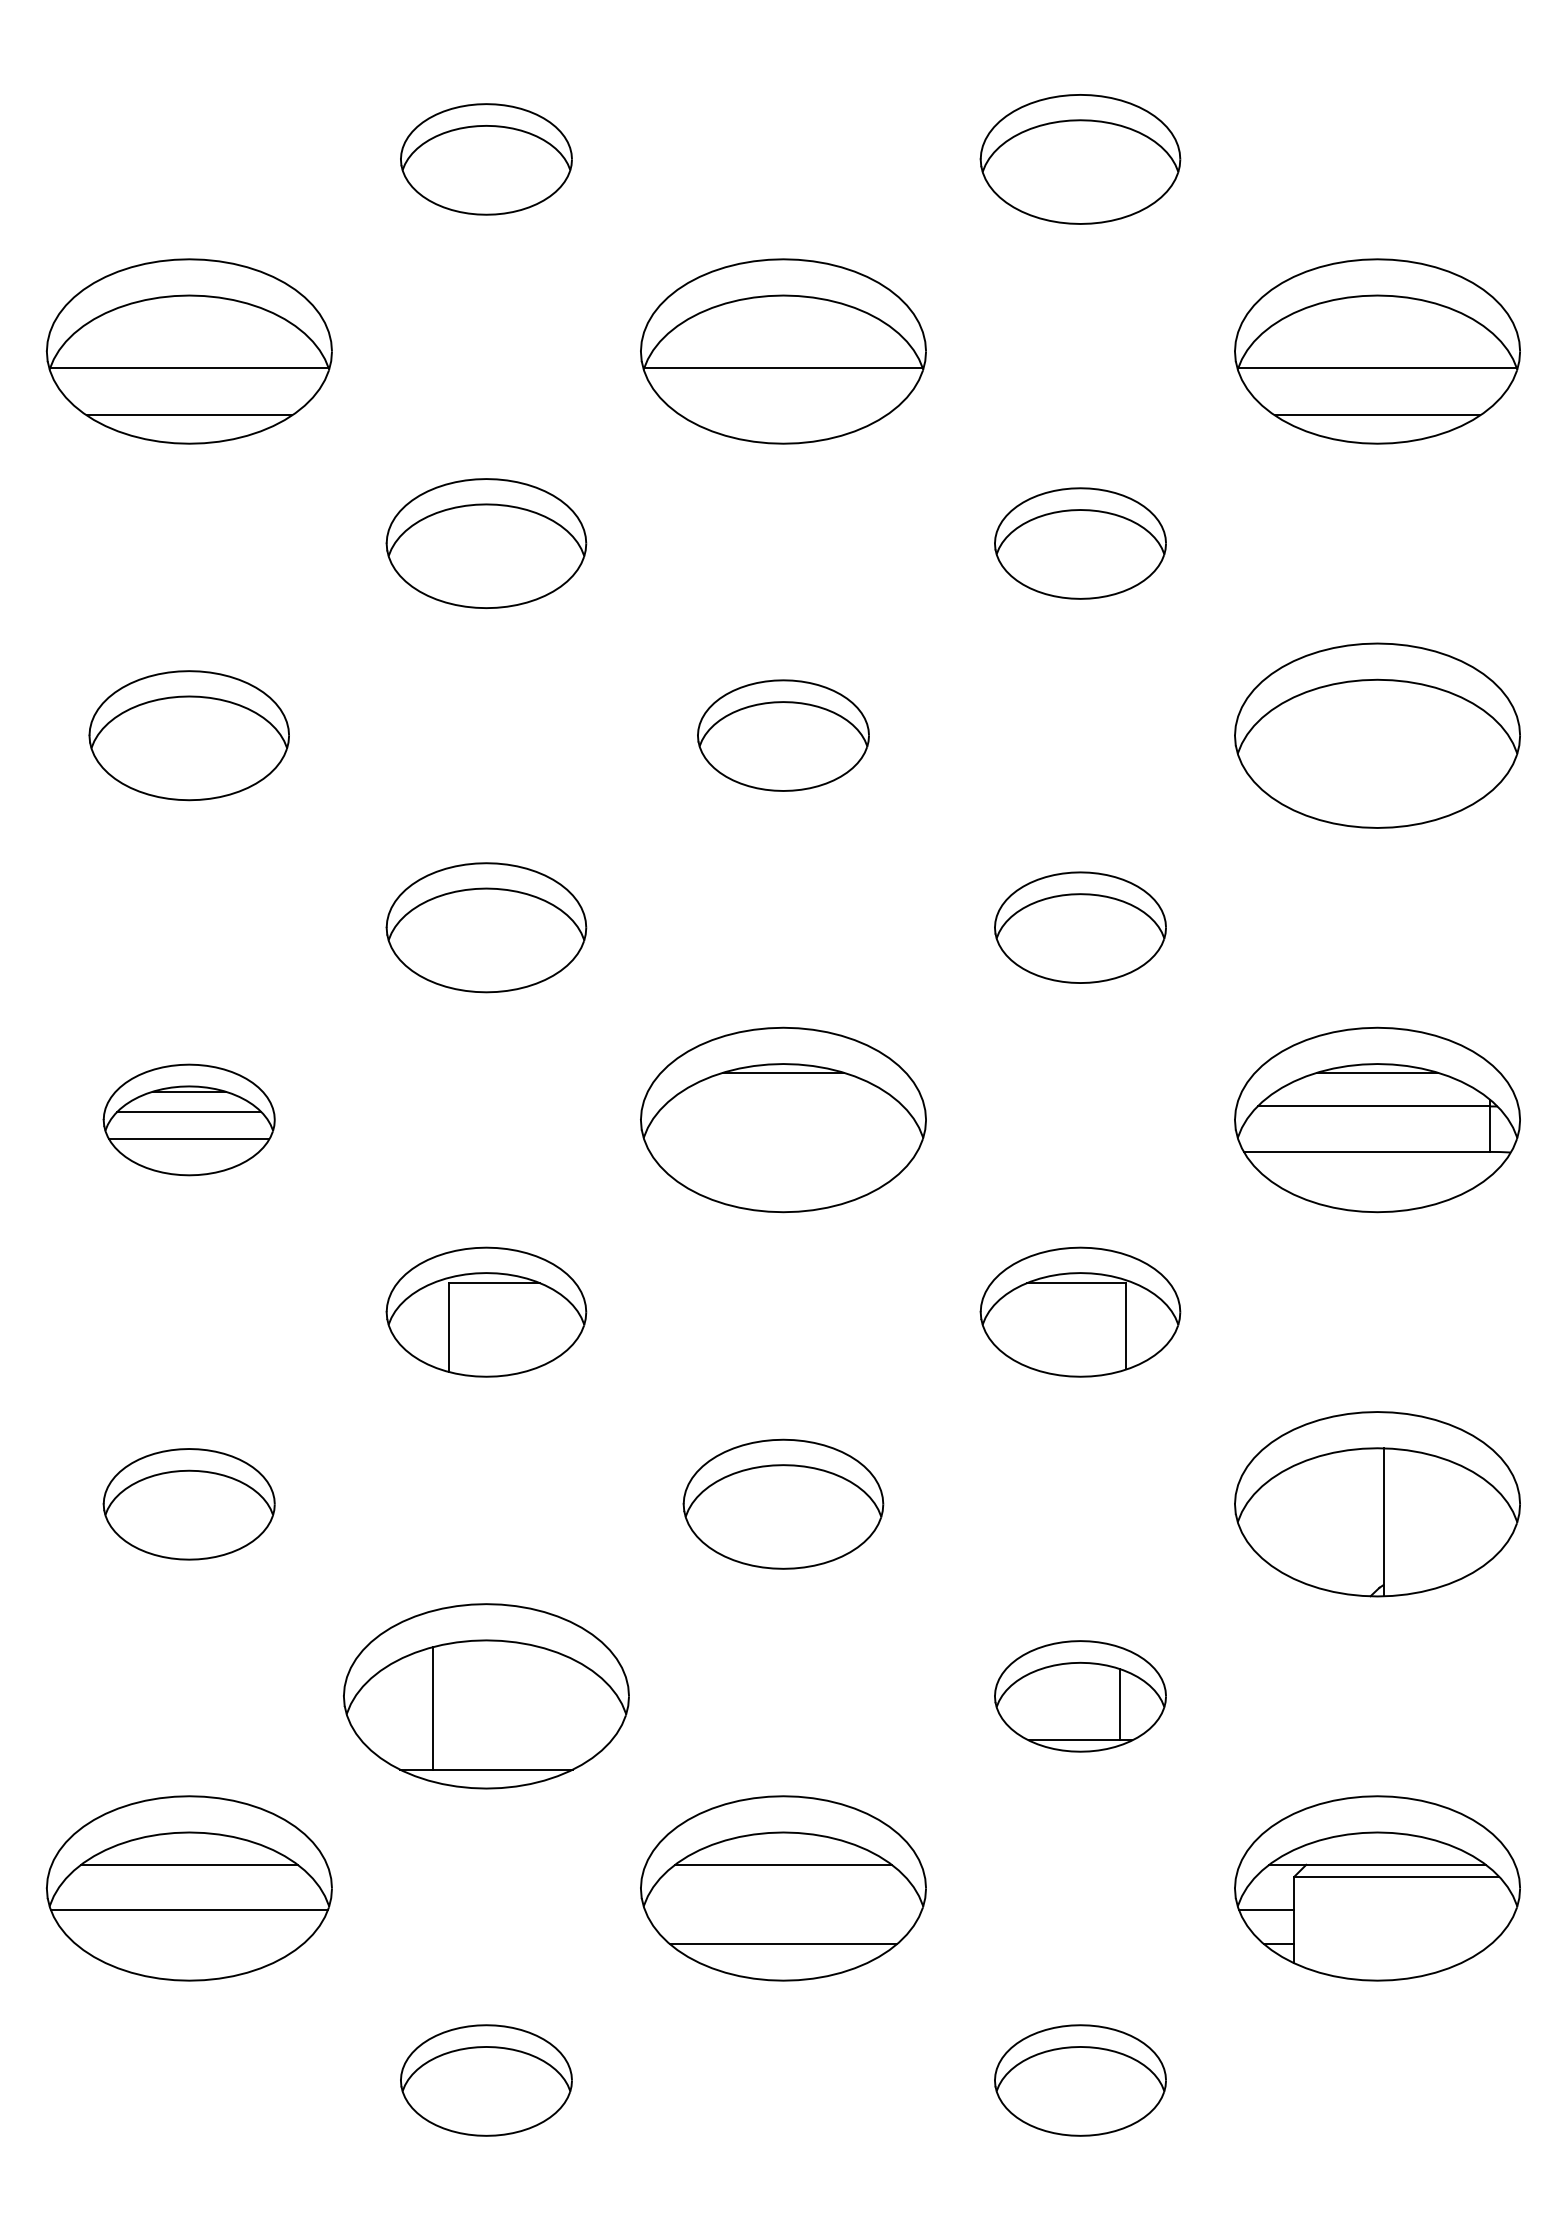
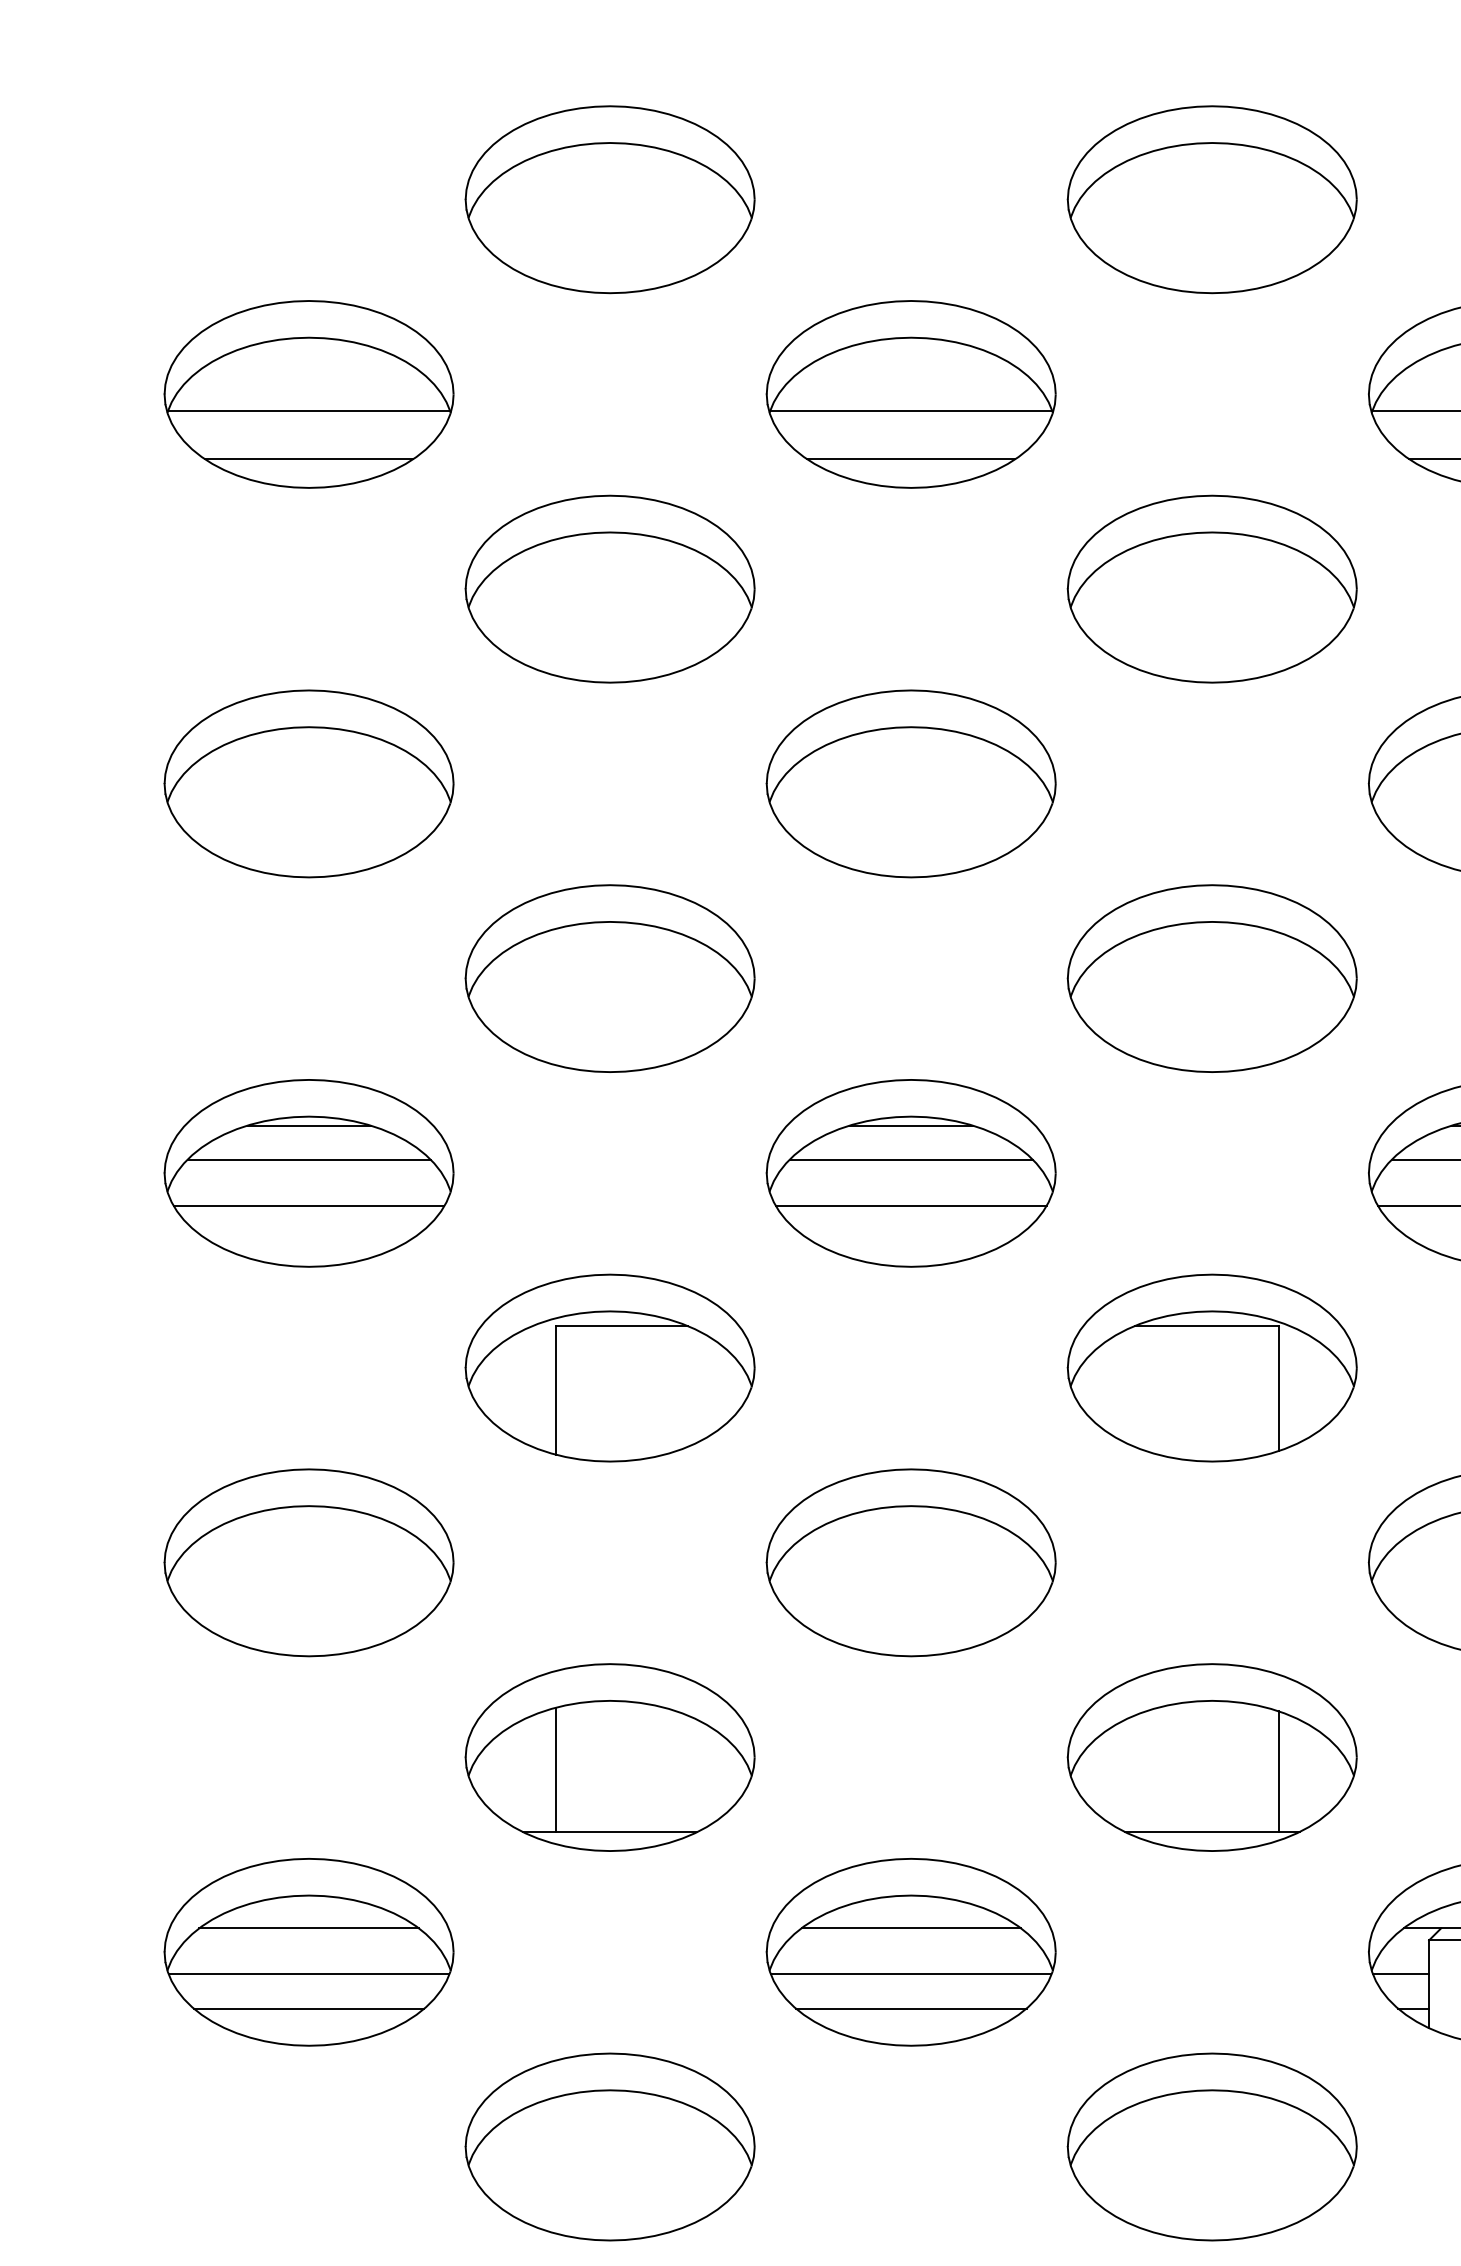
part: (486, 159) -> (610, 199), size x1.67
part: (1080, 159) -> (1212, 199), size x1.43
line: (783, 415) -> (911, 459), added
part: (486, 543) -> (610, 589), size x1.43
part: (1080, 543) -> (1212, 589), size x1.67
part: (188, 735) -> (308, 783), size x1.43
part: (783, 735) -> (911, 783), size x1.67
part: (486, 927) -> (610, 978), size x1.43
part: (1080, 927) -> (1212, 978), size x1.67
line: (783, 1106) -> (911, 1159), added
part: (188, 1119) -> (308, 1172), size x1.67
line: (783, 1151) -> (911, 1205), added
part: (486, 1312) -> (610, 1368), size x1.43
part: (1080, 1312) -> (1212, 1368), size x1.43
part: (188, 1504) -> (308, 1563), size x1.67
part: (783, 1504) -> (911, 1563), size x1.43
part: (1080, 1696) -> (1212, 1757), size x1.67
line: (783, 1910) -> (911, 1974), added
line: (189, 1943) -> (309, 2008), added
part: (486, 2080) -> (610, 2146), size x1.67
part: (1080, 2080) -> (1212, 2146), size x1.67

